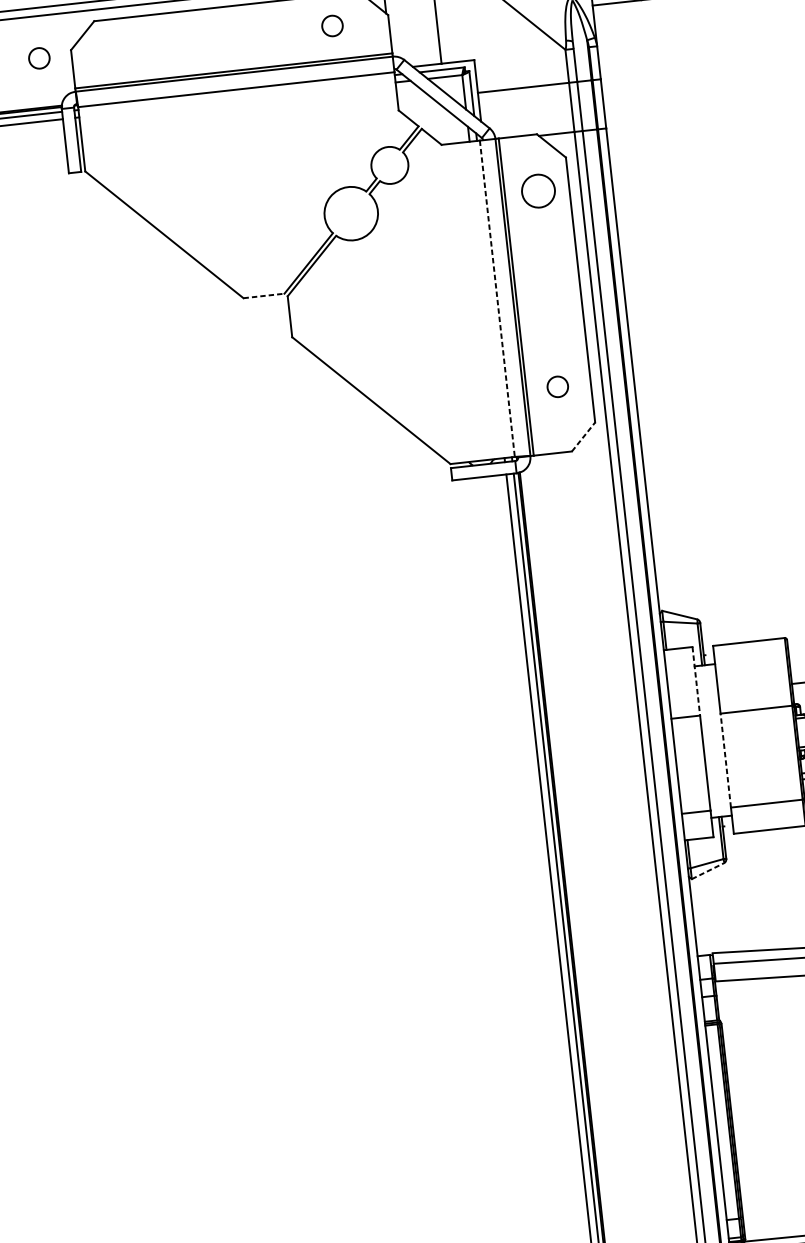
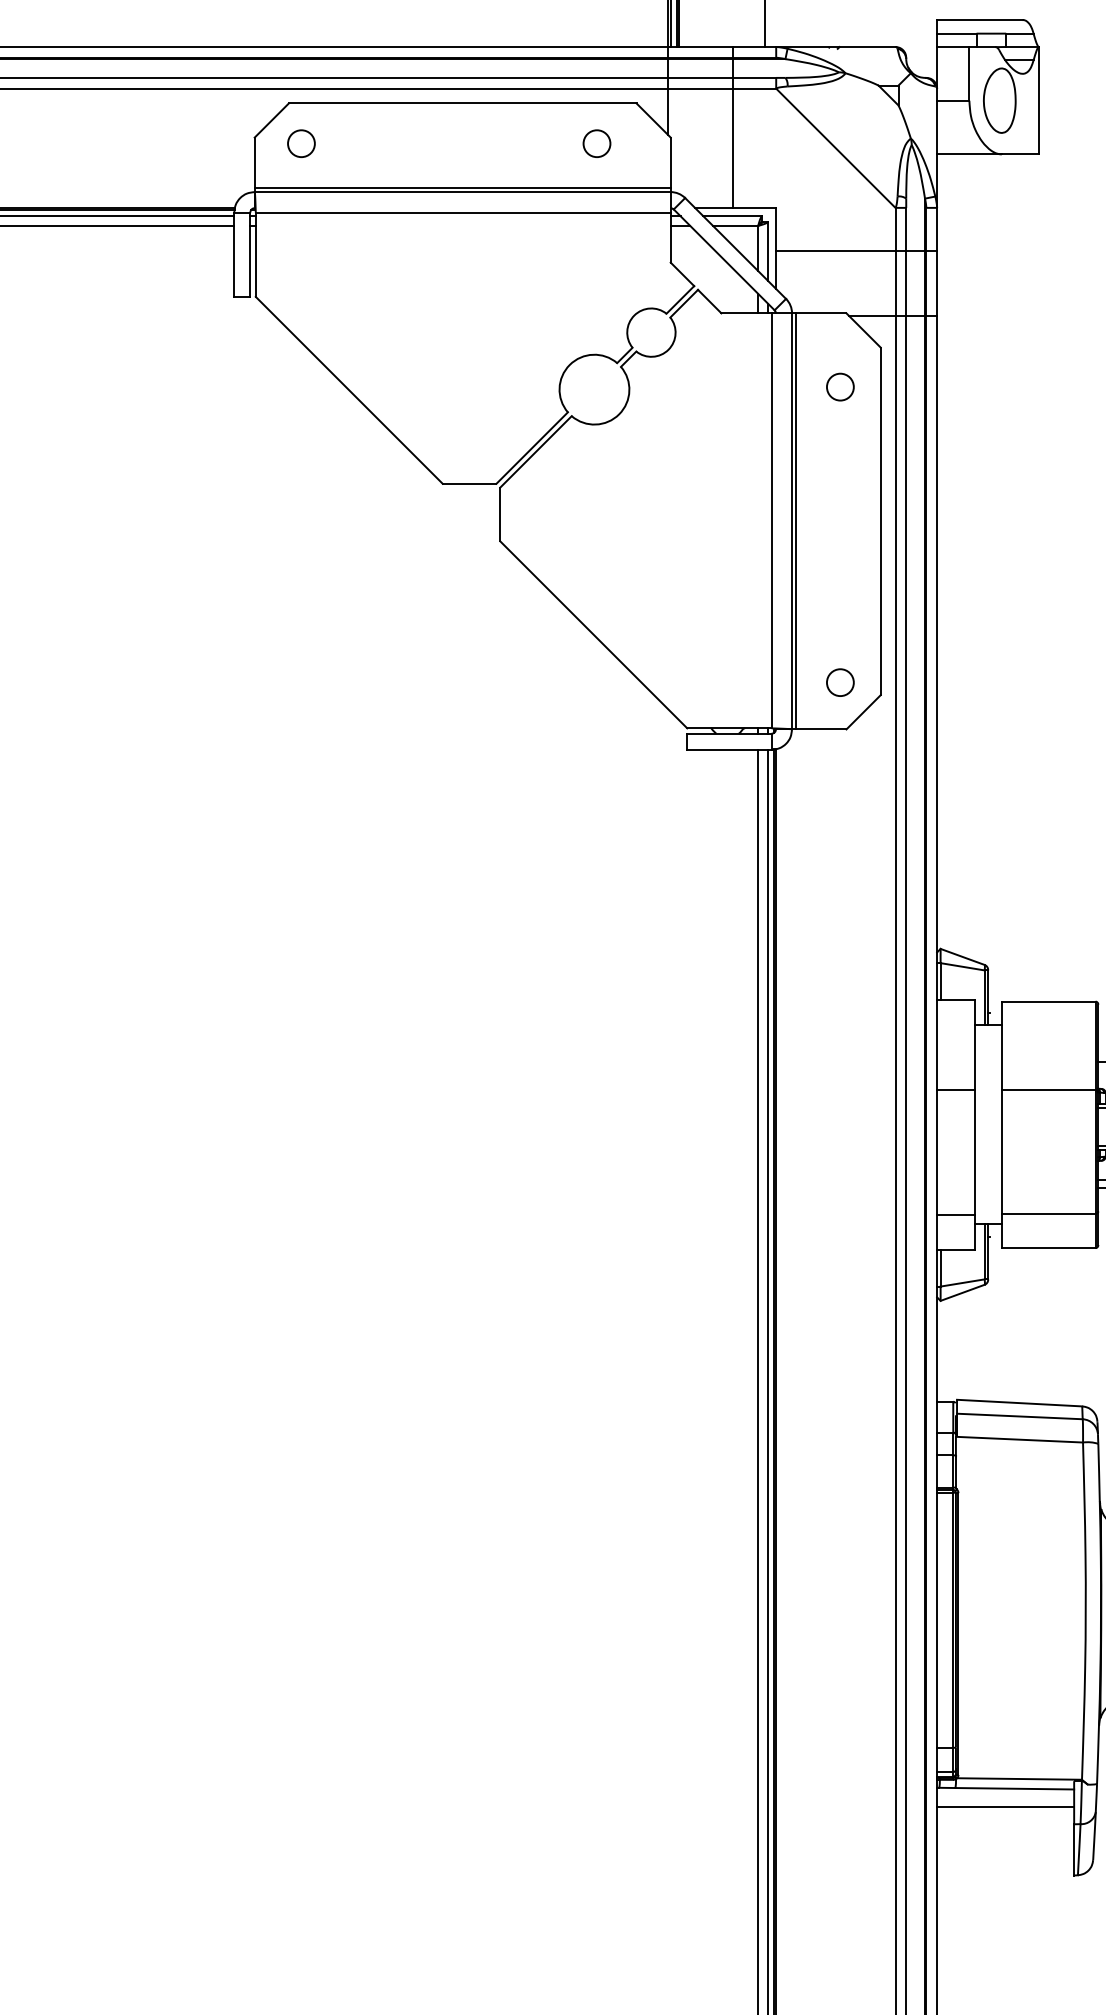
circle: (39, 58) -> (301, 143), moved
circle: (538, 190) -> (840, 386), size x0.62
line: (263, 295) -> (469, 483), dashed -> solid
line: (497, 299) -> (771, 521), dashed -> solid
circle: (557, 386) -> (840, 682), moved
line: (583, 436) -> (863, 711), dashed -> solid
line: (696, 681) -> (974, 1045), dashed -> solid
line: (725, 760) -> (1001, 1152), dashed -> solid
line: (708, 870) -> (963, 1292), dashed -> solid

